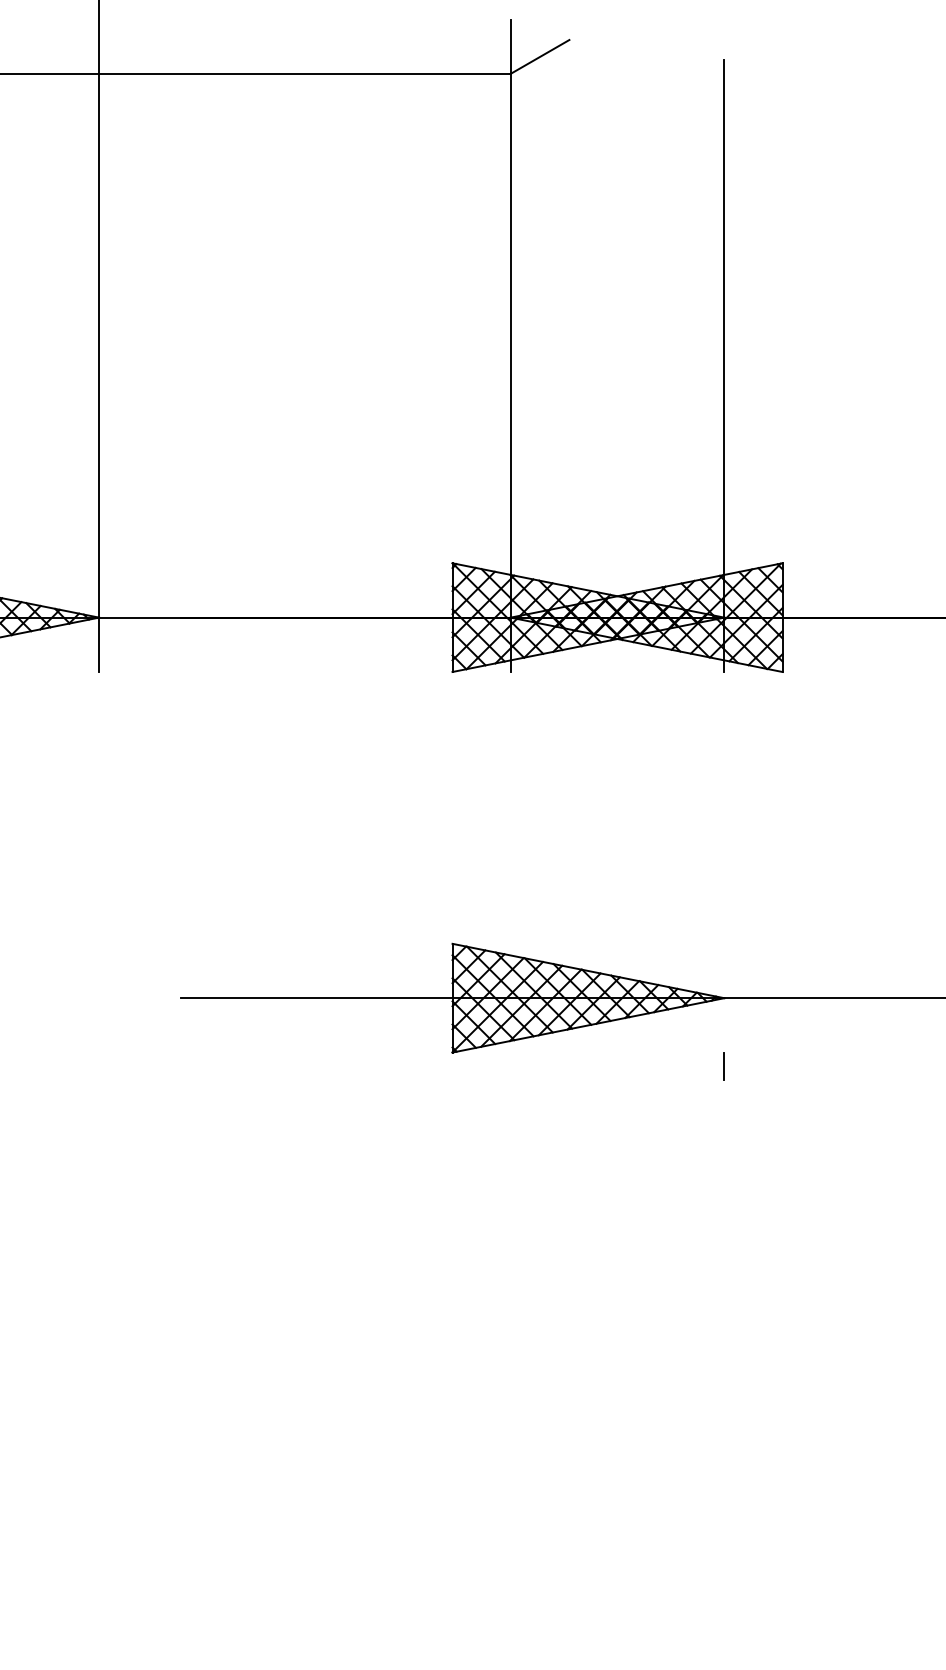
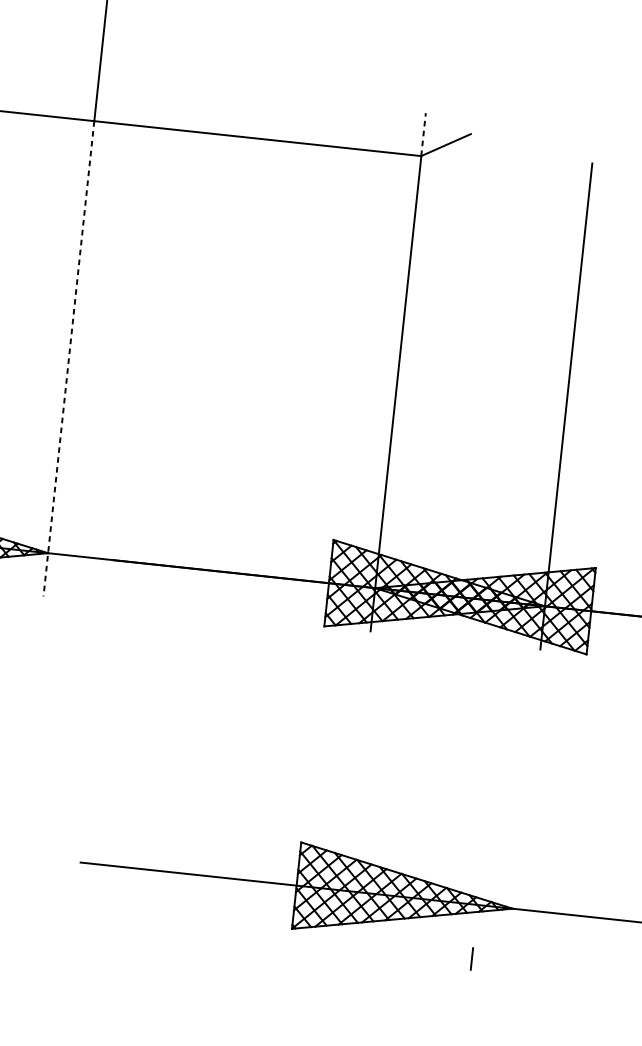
line: (510, 46) -> (423, 134), solid -> dashed
line: (99, 373) -> (69, 359), solid -> dashed
line: (723, 1066) -> (471, 959), moved

